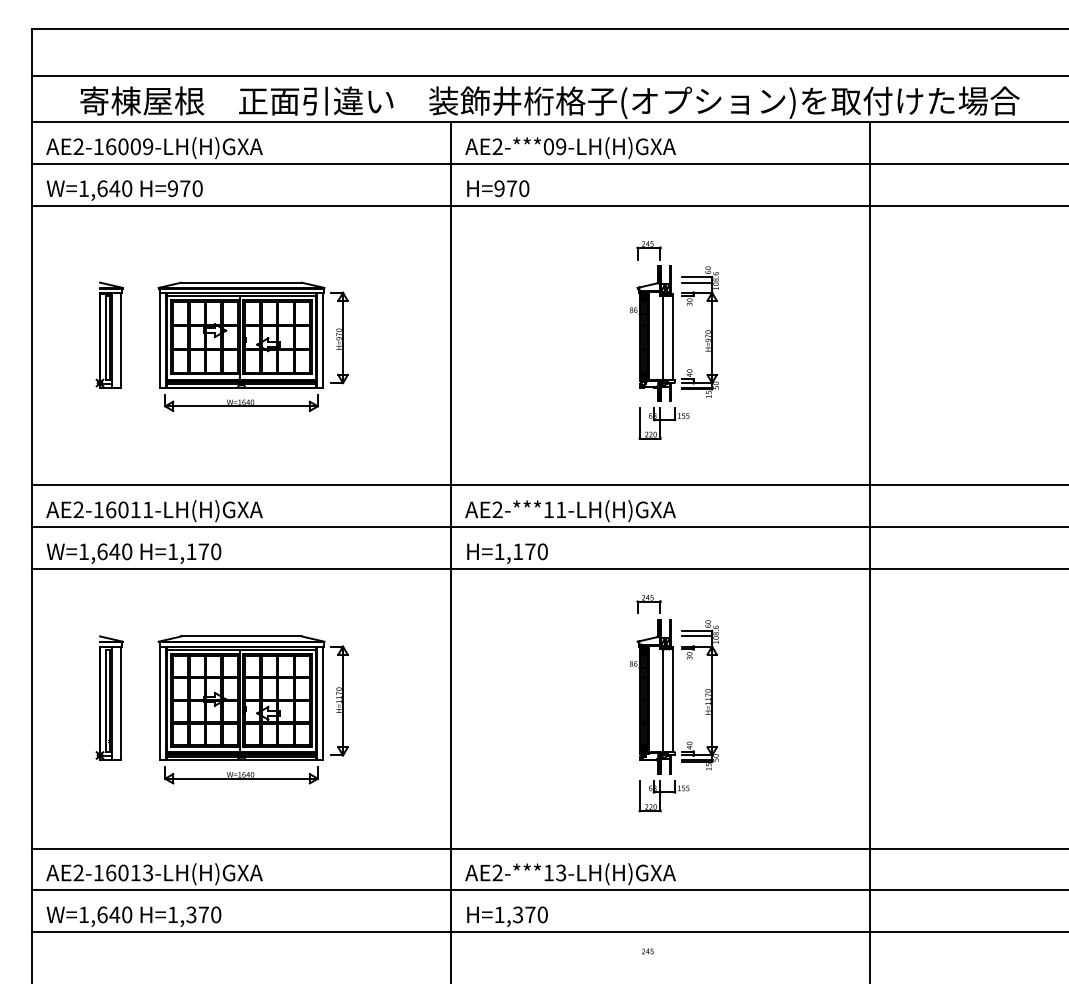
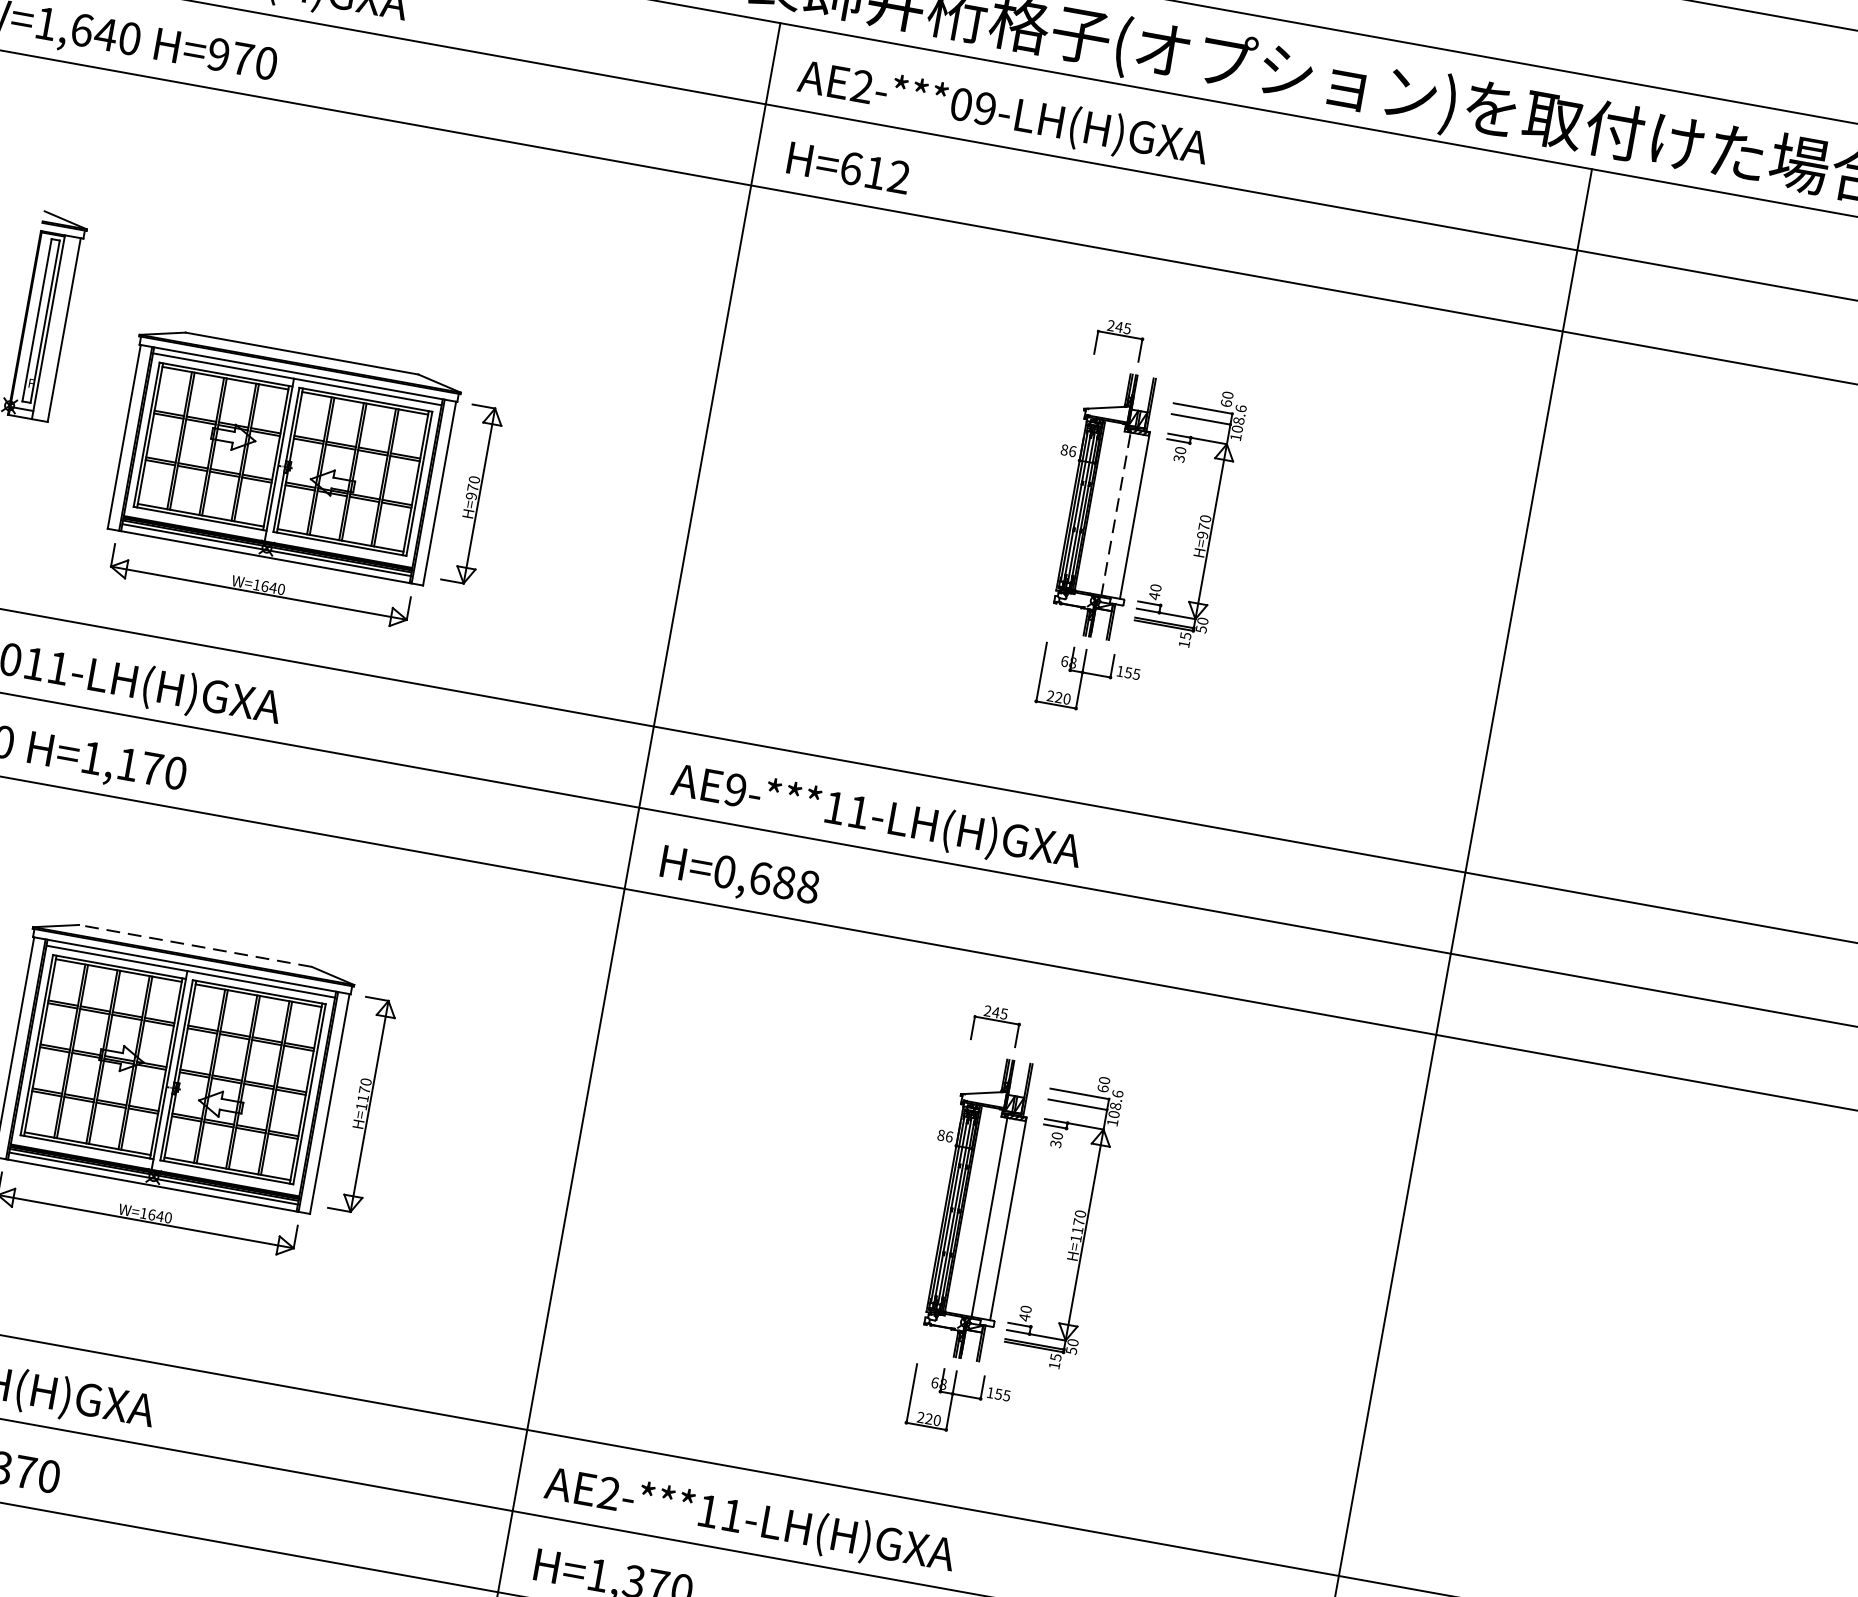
text: (511, 188) -> (874, 172), H=970 -> H=612
line: (663, 338) -> (1116, 515), solid -> dashed
part: (252, 346) -> (301, 481), moved
text: (497, 509) -> (735, 789), AE2-***11-LH(H)GXA -> AE9-***11-LH(H)GXA
text: (520, 551) -> (765, 878), H=1,170 -> H=0,688
line: (241, 636) -> (195, 946), solid -> dashed
text: (561, 872) -> (732, 1514), AE2-***13-LH(H)GXA -> AE2-***11-LH(H)GXA

